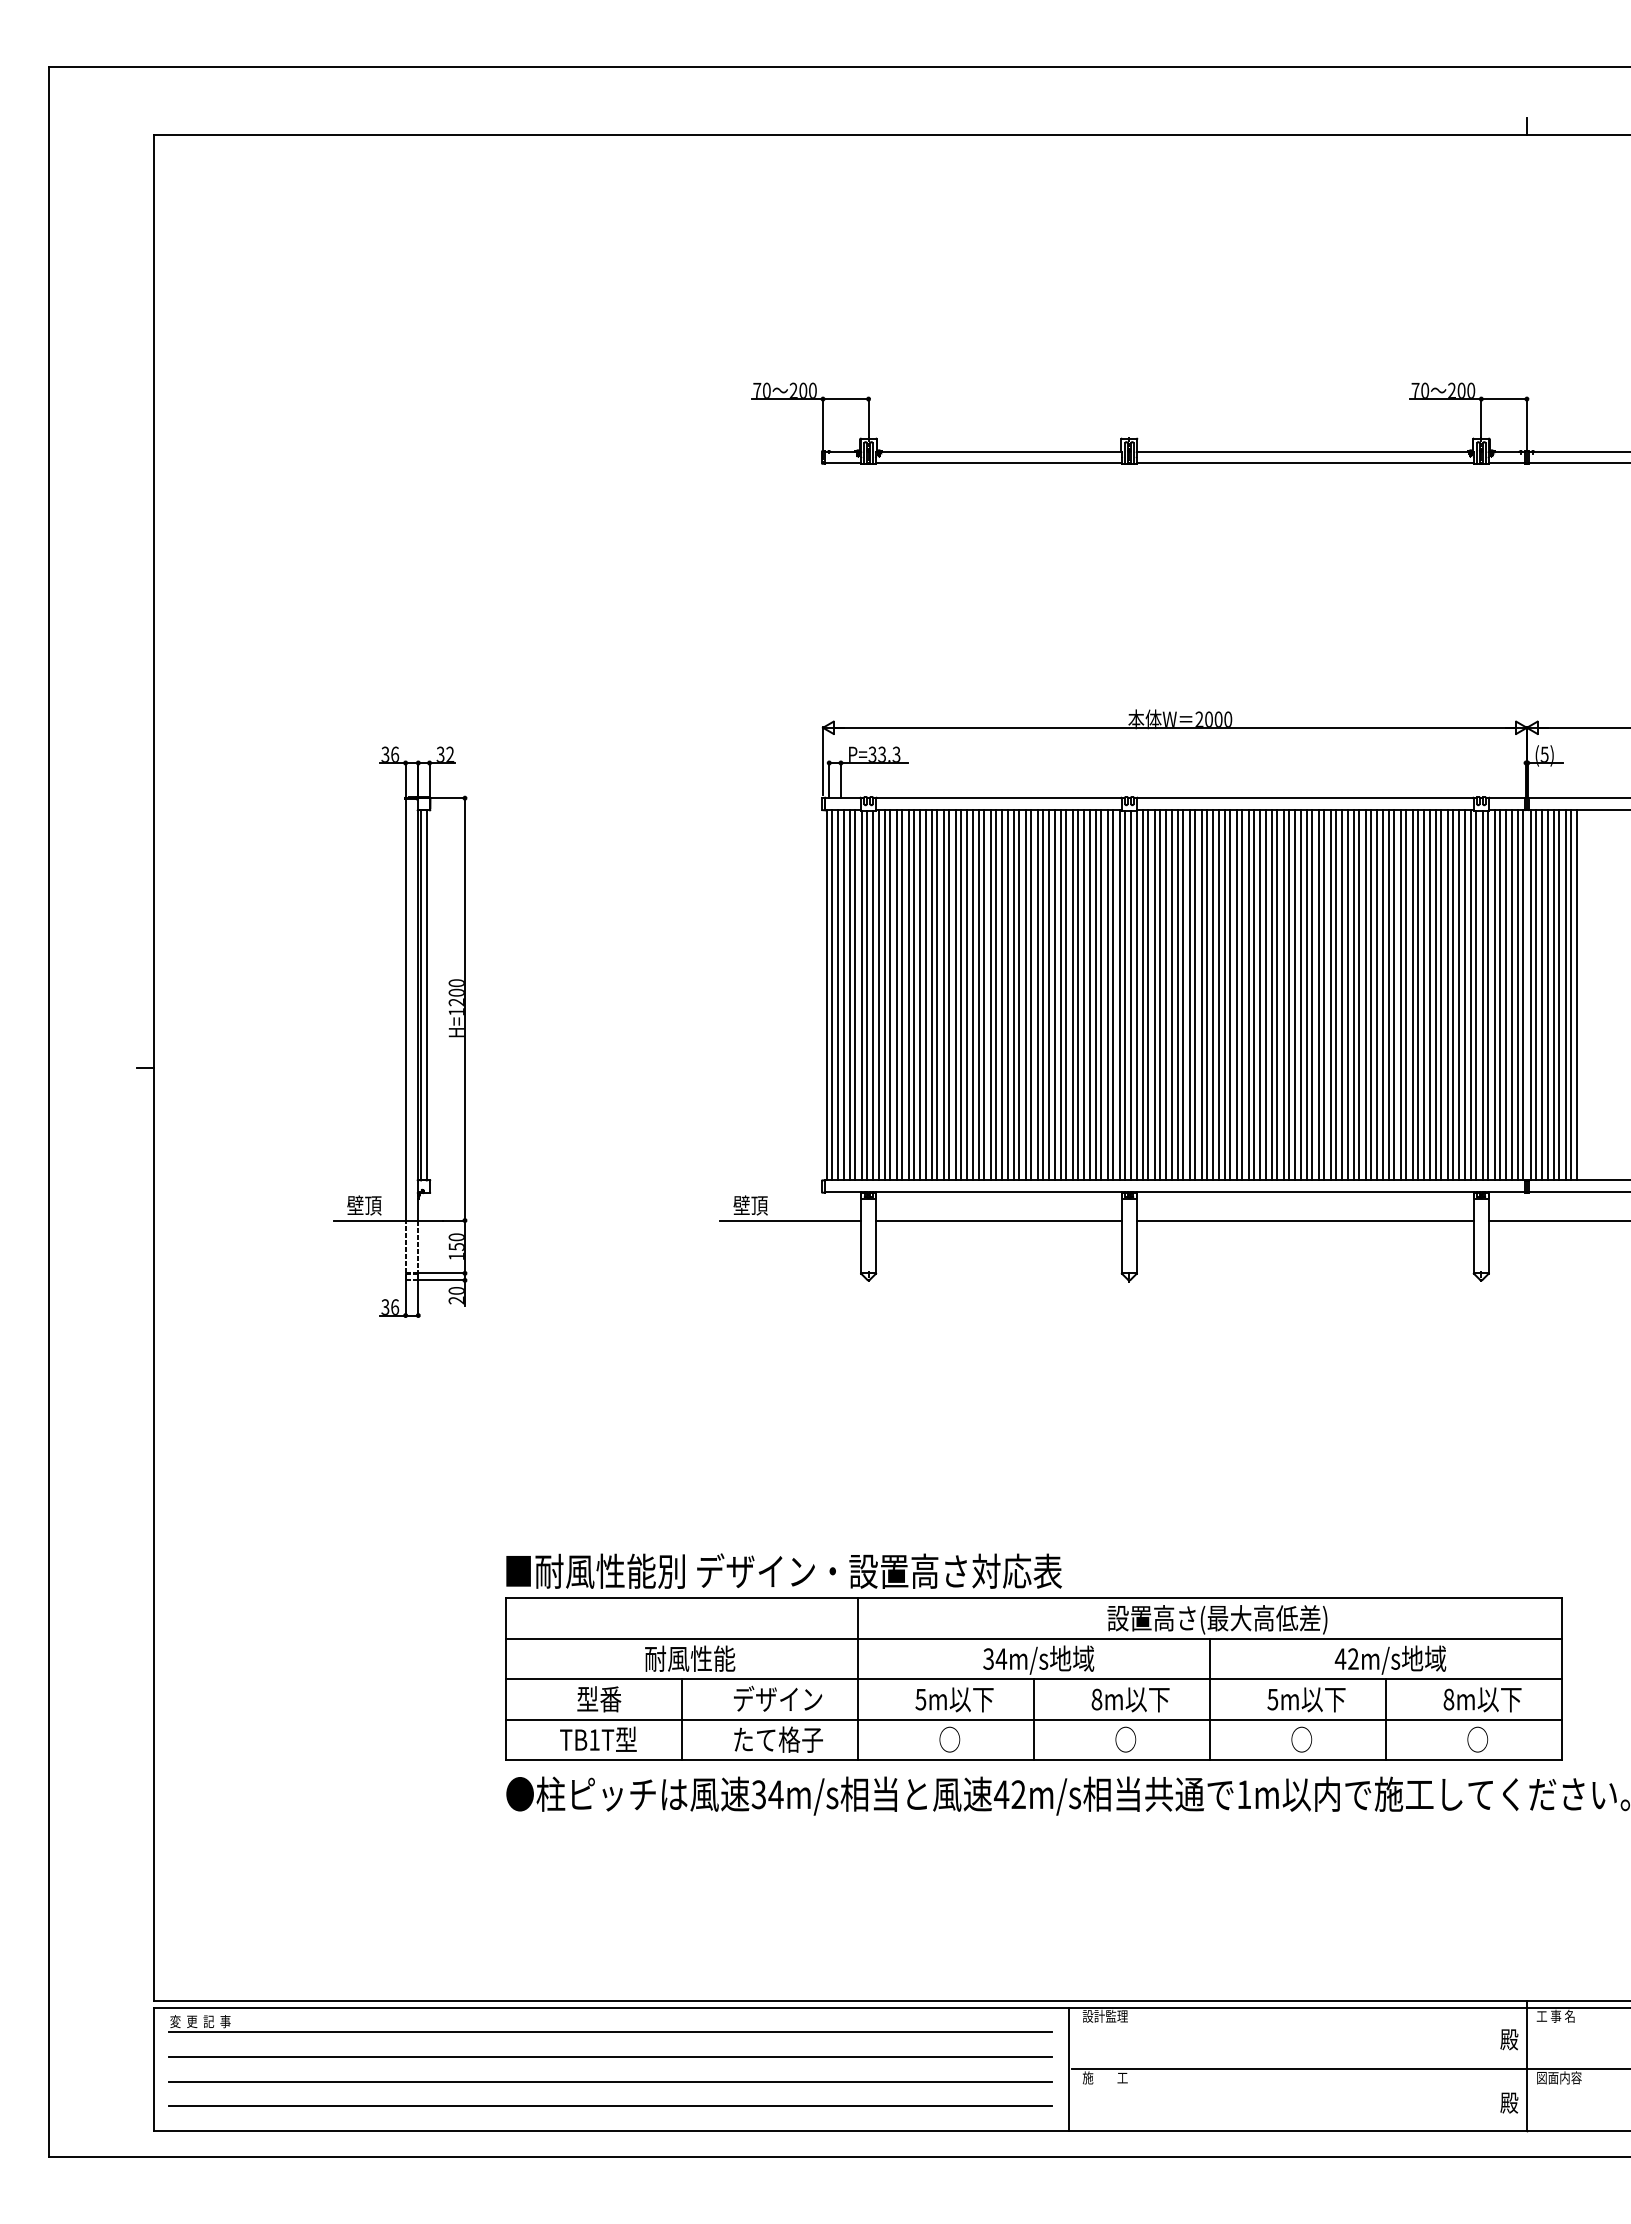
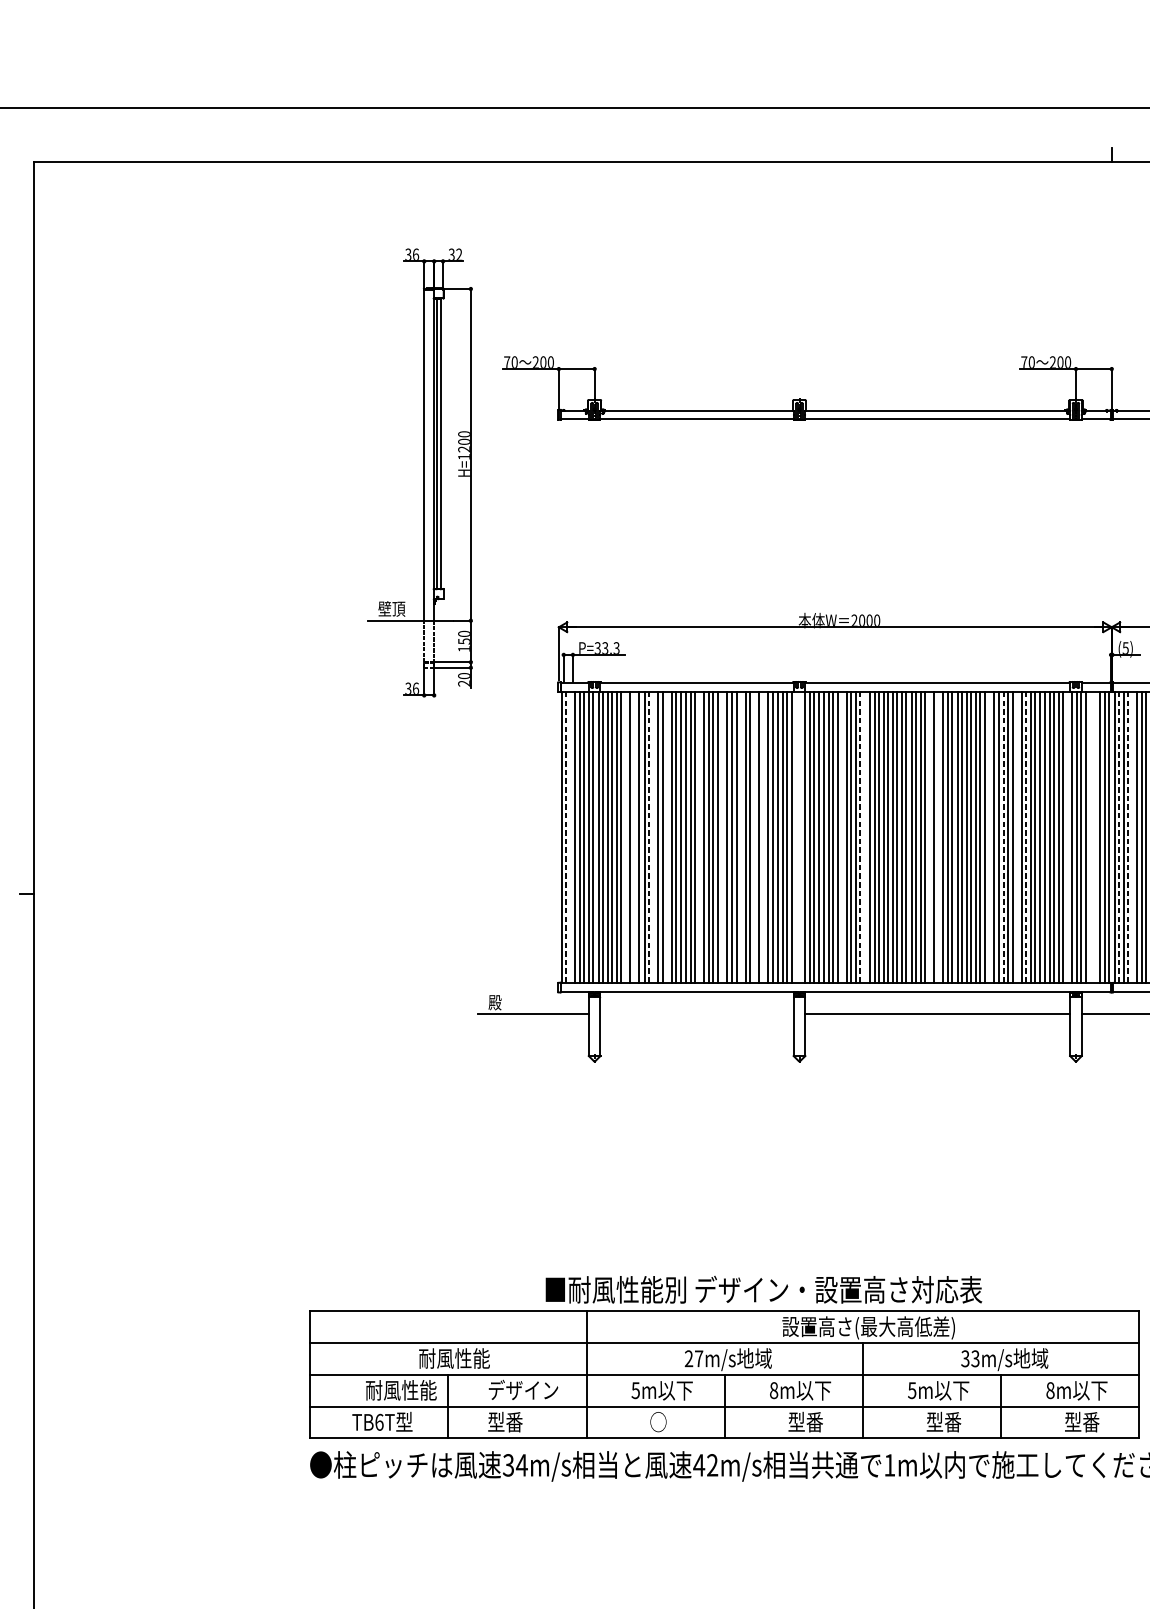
line: (831, 995) -> (565, 837), solid -> dashed
line: (838, 995) -> (571, 837), removed
line: (908, 995) -> (626, 837), removed
line: (920, 995) -> (635, 837), removed
line: (937, 995) -> (648, 837), solid -> dashed
line: (943, 995) -> (653, 837), removed
line: (960, 995) -> (666, 837), removed
line: (1002, 995) -> (699, 837), removed
line: (1031, 995) -> (722, 837), removed
line: (1054, 995) -> (740, 837), removed
line: (1072, 995) -> (754, 837), removed
line: (1084, 995) -> (764, 837), removed
line: (1124, 995) -> (795, 837), removed
line: (1131, 995) -> (801, 837), removed
line: (1183, 995) -> (842, 837), removed
line: (1206, 995) -> (860, 837), solid -> dashed
line: (1213, 995) -> (865, 837), removed
line: (1295, 995) -> (929, 837), removed
line: (1307, 995) -> (939, 837), removed
line: (1371, 995) -> (989, 837), removed
line: (1389, 995) -> (1003, 837), solid -> dashed
line: (1406, 995) -> (1017, 837), removed
line: (1417, 995) -> (1025, 837), solid -> dashed
line: (1471, 995) -> (1068, 837), removed
line: (1499, 995) -> (1090, 837), removed
line: (1506, 995) -> (1095, 837), removed
line: (1535, 995) -> (1118, 837), solid -> dashed
line: (1547, 995) -> (1127, 837), solid -> dashed
line: (1553, 995) -> (1132, 837), removed
part: (400, 1031) -> (420, 472), moved
text: (750, 1205) -> (501, 1002), 壁頂 -> 殿
line: (998, 1220) -> (696, 1014), removed
text: (783, 1570) -> (763, 1289), moved
text: (995, 1658) -> (694, 1358), 34m/s -> 27m/s
text: (1346, 1658) -> (970, 1358), 42m/s -> 33m/s
text: (622, 1699) -> (401, 1390), 型番 -> 耐風性能
text: (594, 1739) -> (379, 1421), TB1T -> TB6T
text: (777, 1739) -> (523, 1421), たて格子 -> 型番
text: (1137, 1739) -> (805, 1421), ○ -> 型番
text: (1313, 1739) -> (944, 1421), ○ -> 型番
text: (1489, 1739) -> (1082, 1421), ○ -> 型番

